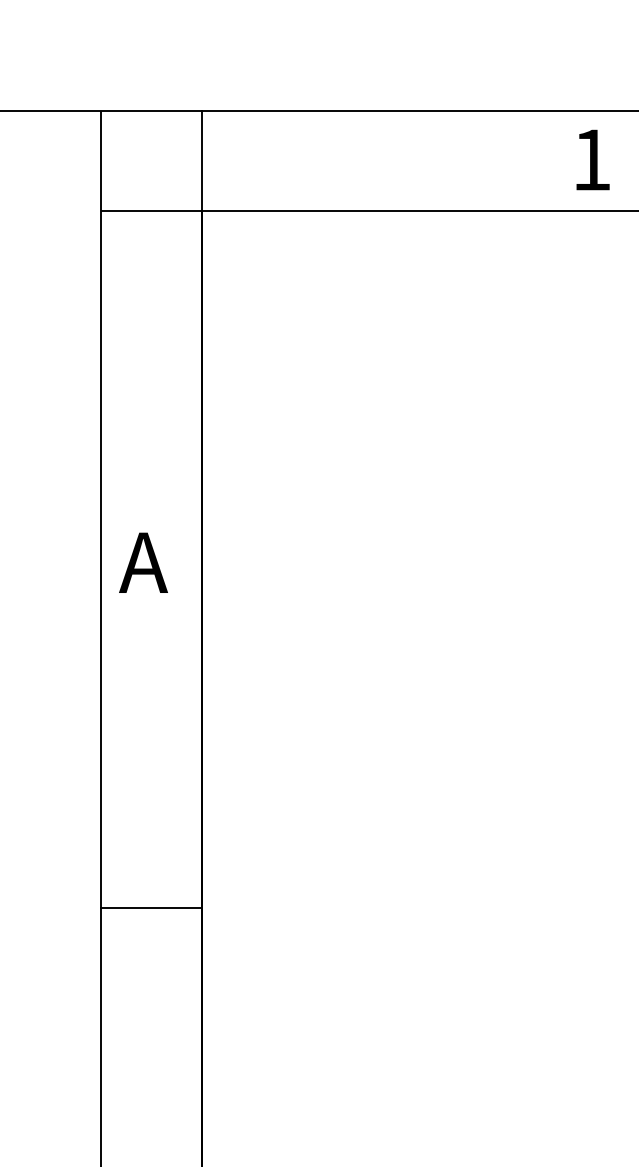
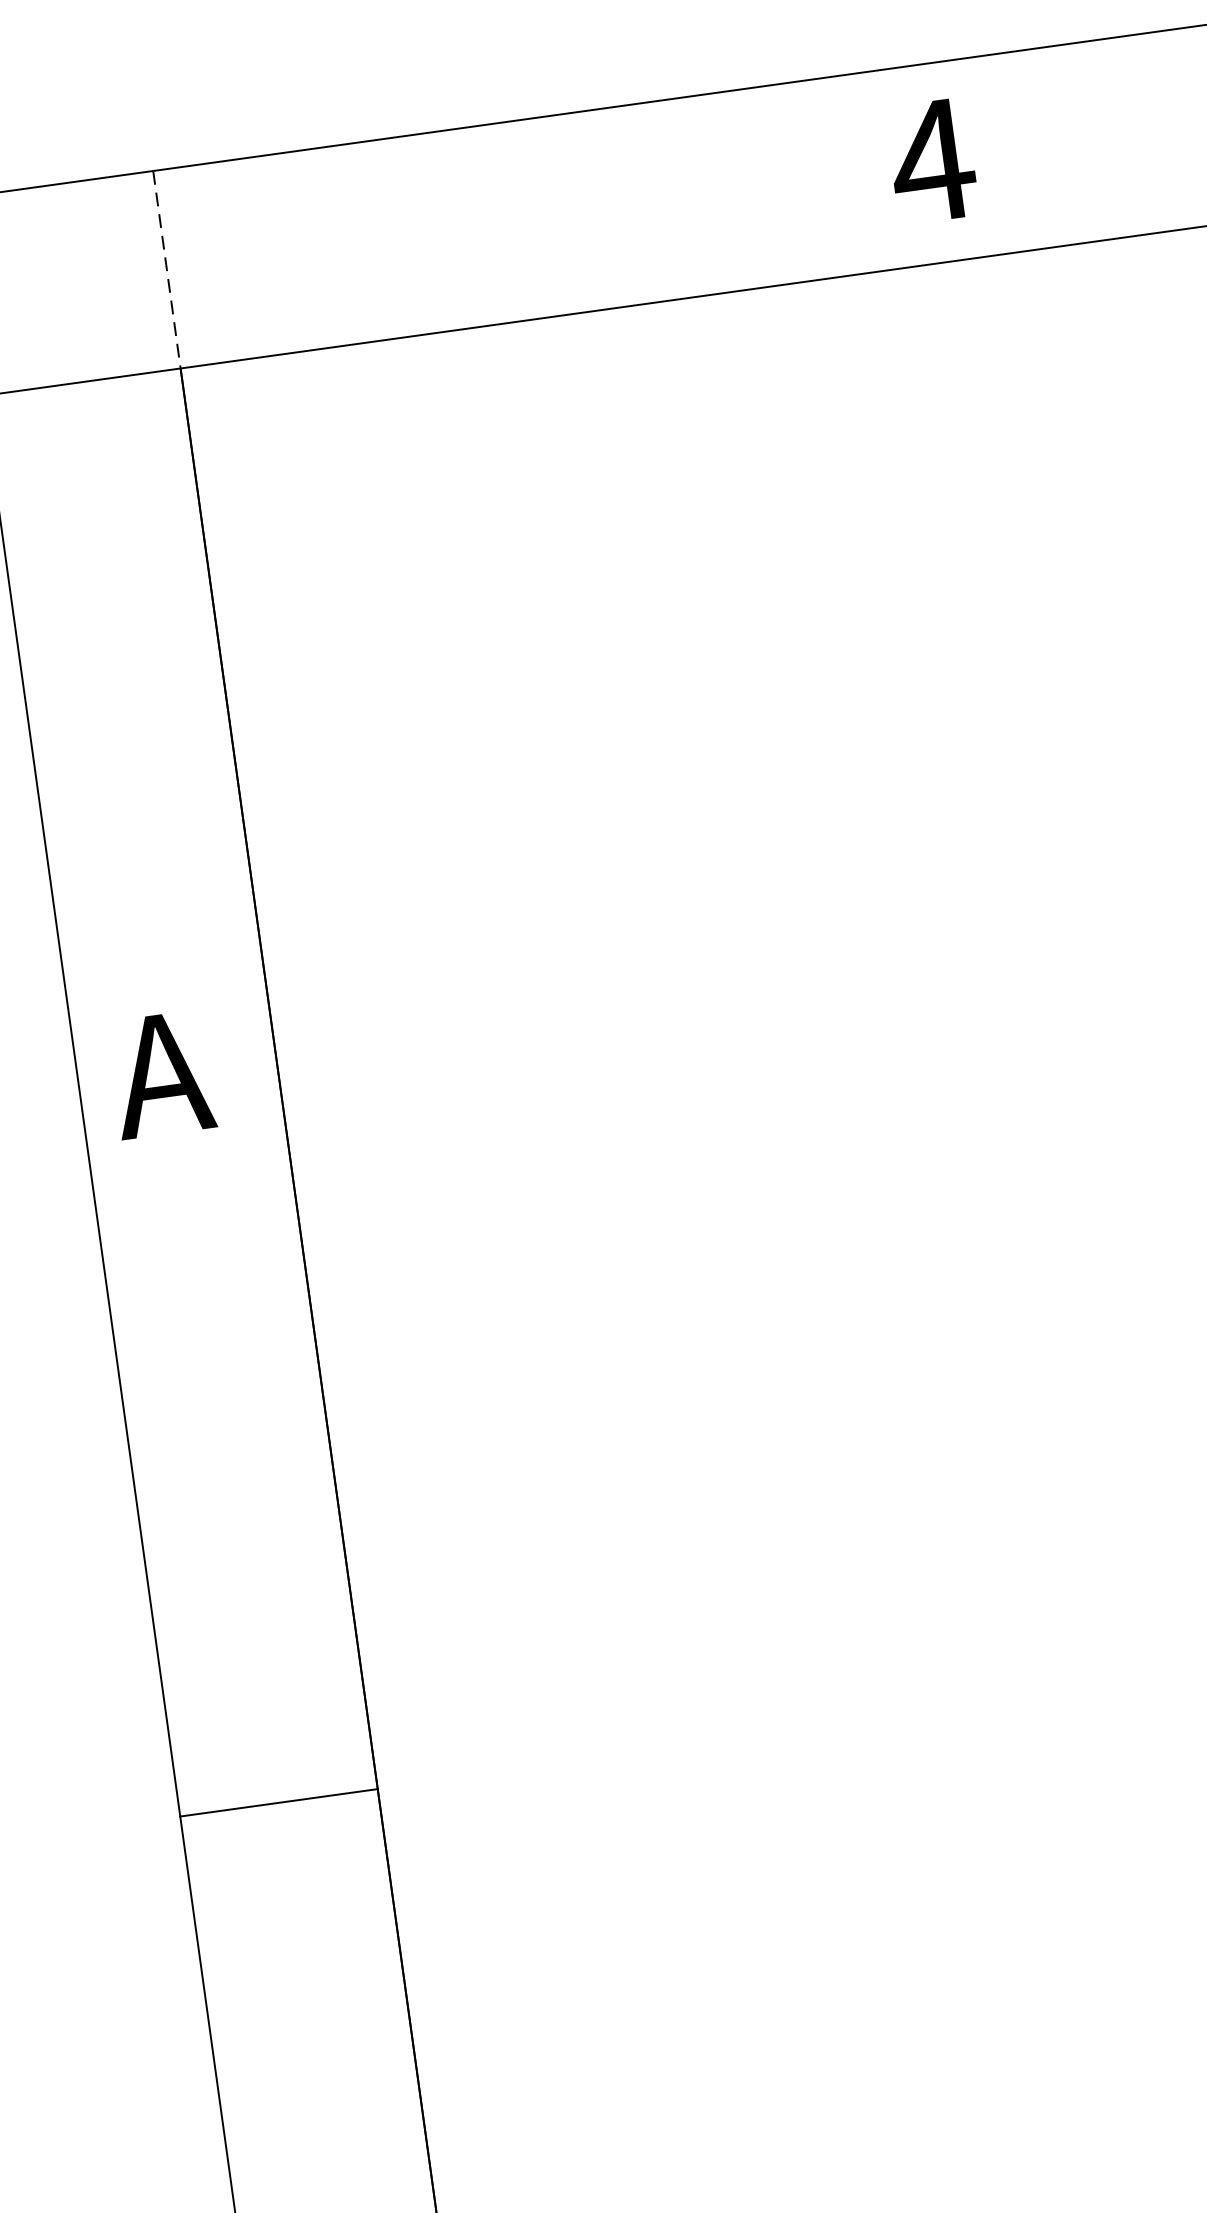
text: (591, 159) -> (931, 160), 1 -> 4
line: (201, 161) -> (166, 270), solid -> dashed
line: (151, 907) -> (278, 1802), moved

